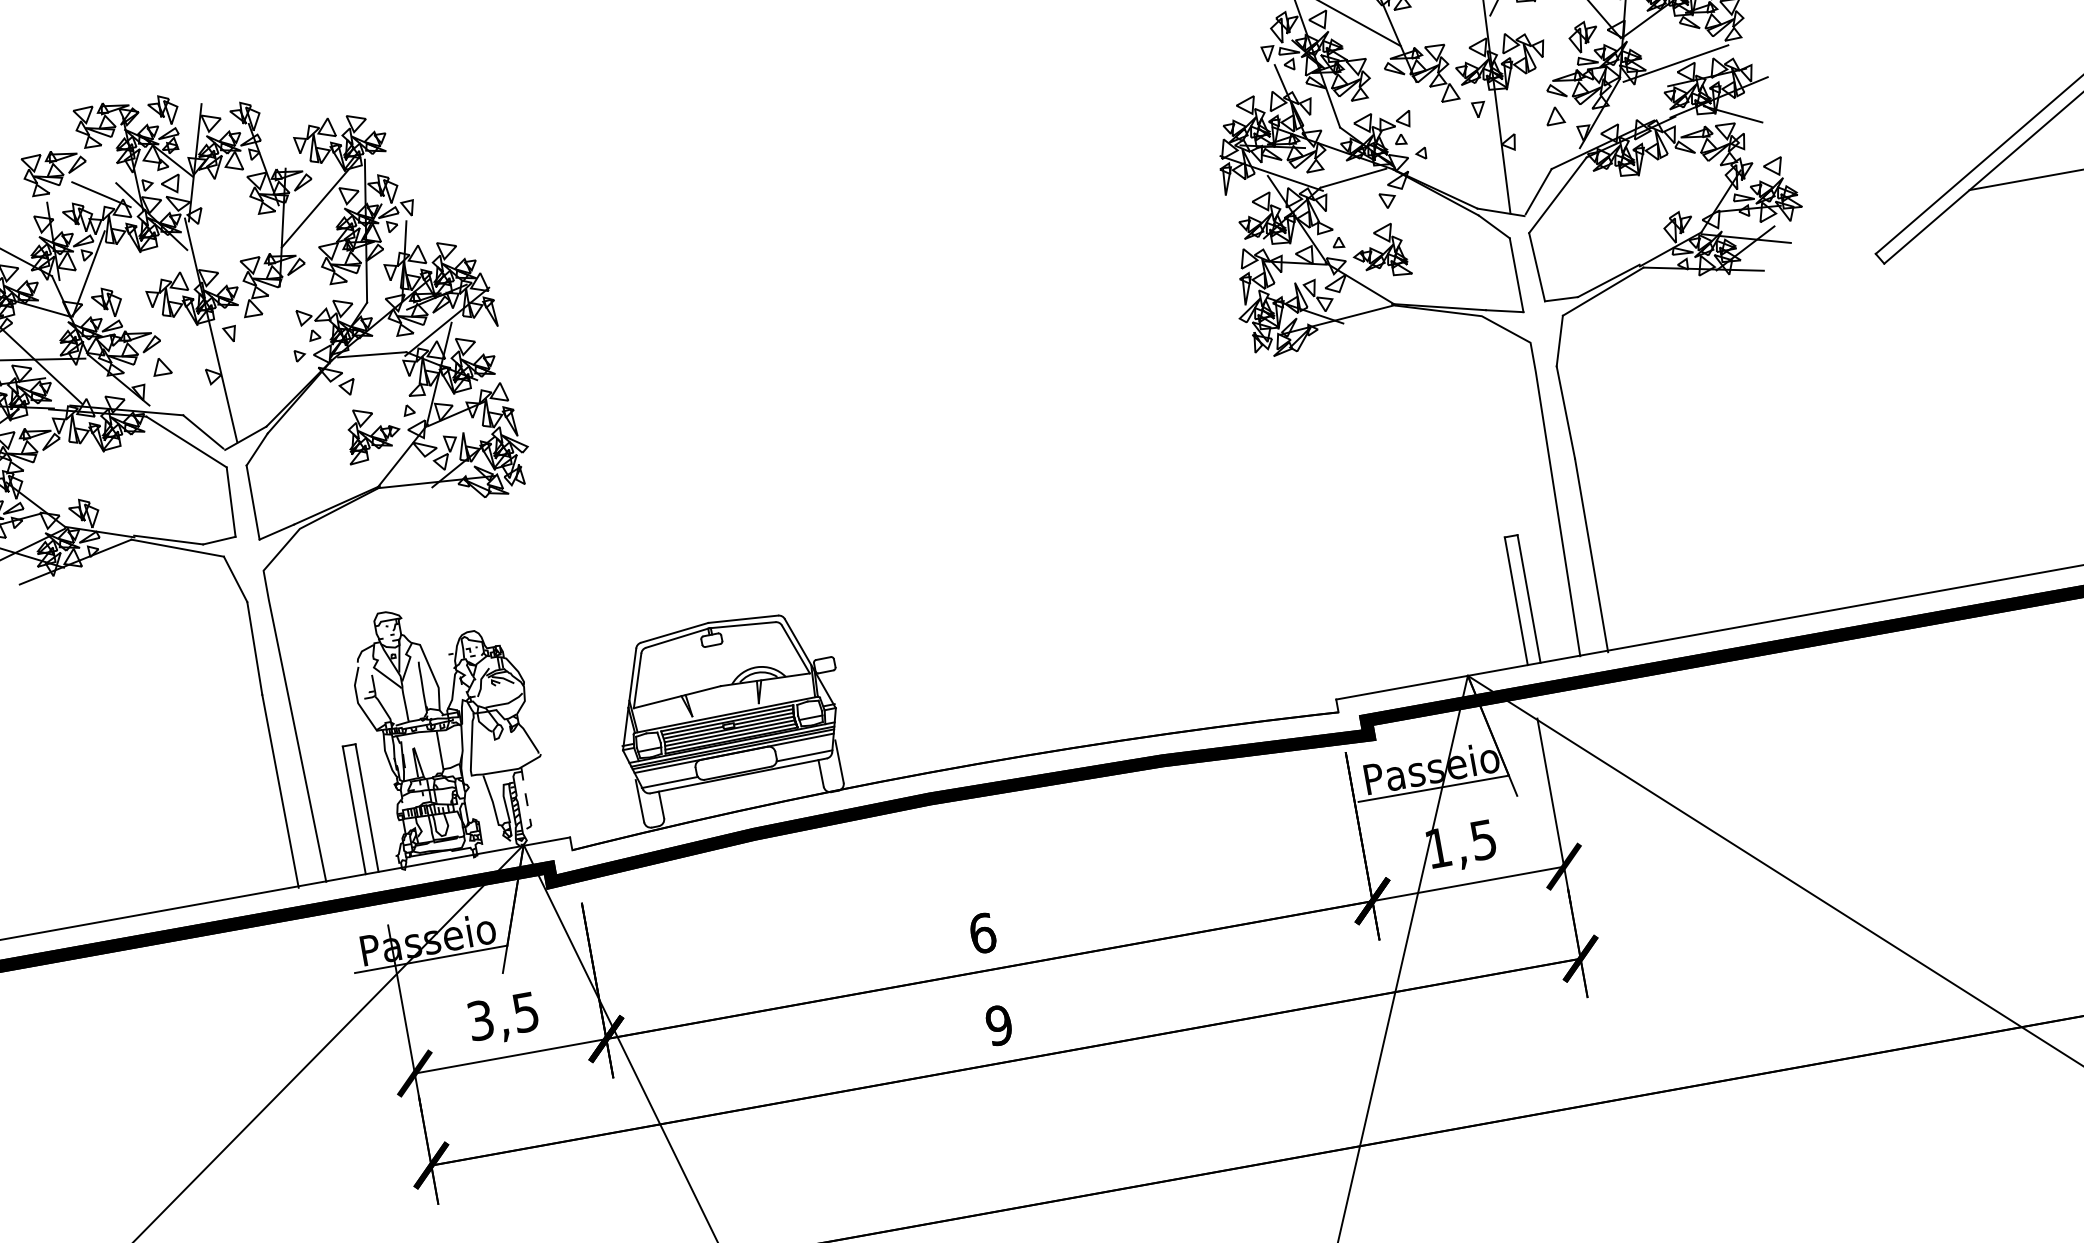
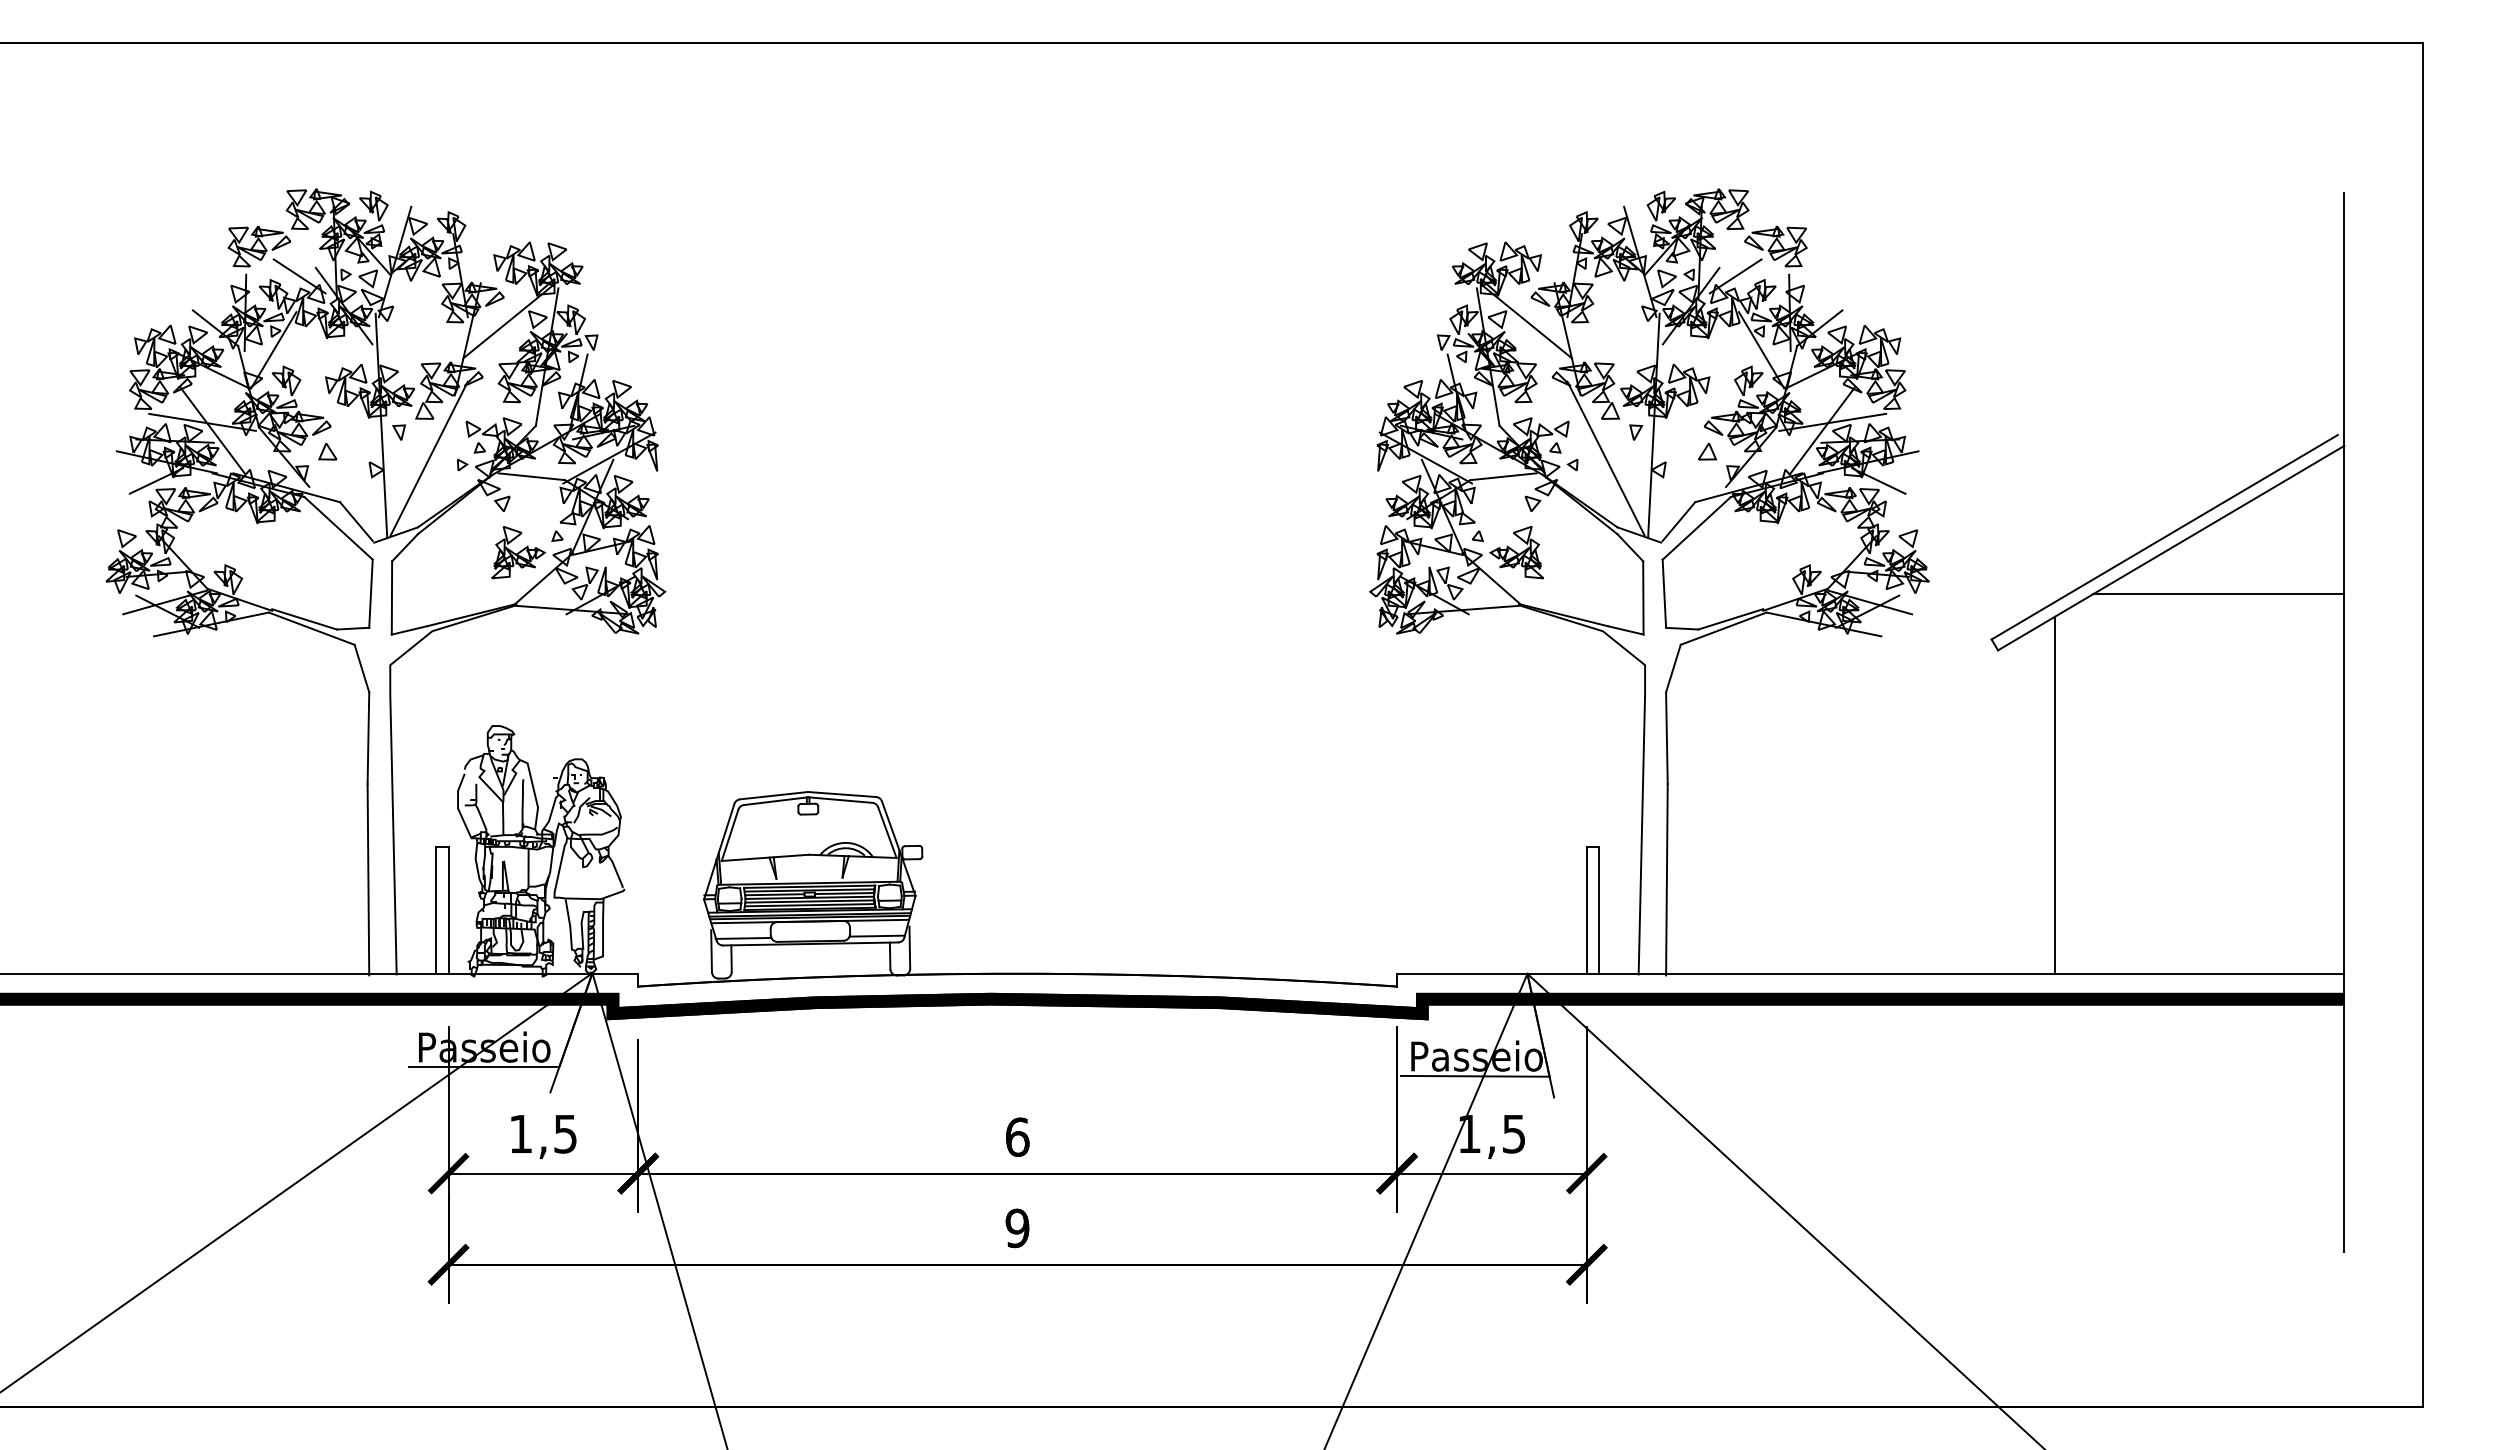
line: (1666, 72) -> (1822, 429), added
line: (1453, 141) -> (1605, 458), added
line: (264, 355) -> (428, 458), added
line: (1967, 398) -> (2054, 794), added
line: (527, 801) -> (603, 932), dashed -> solid
text: (480, 1019) -> (520, 1133), 3,5 -> 1,5

